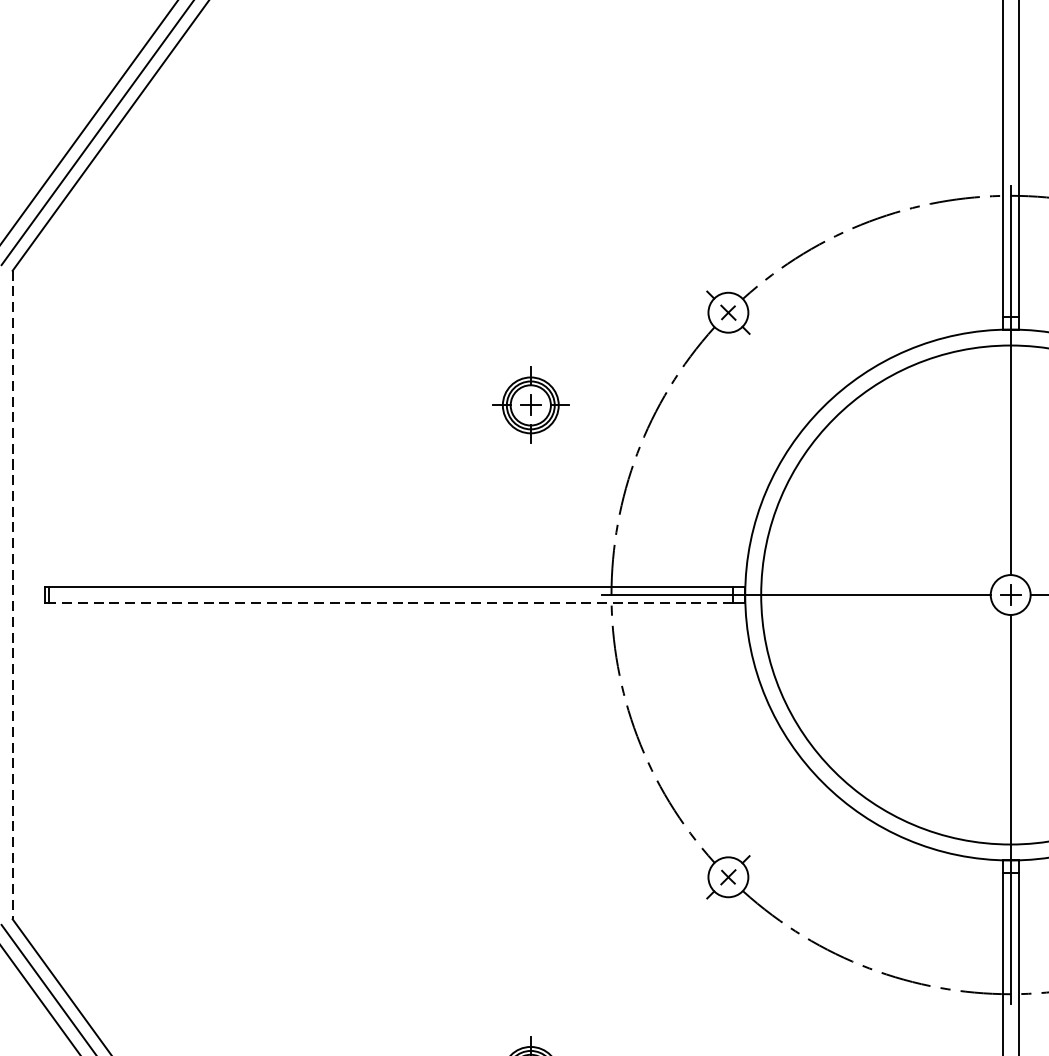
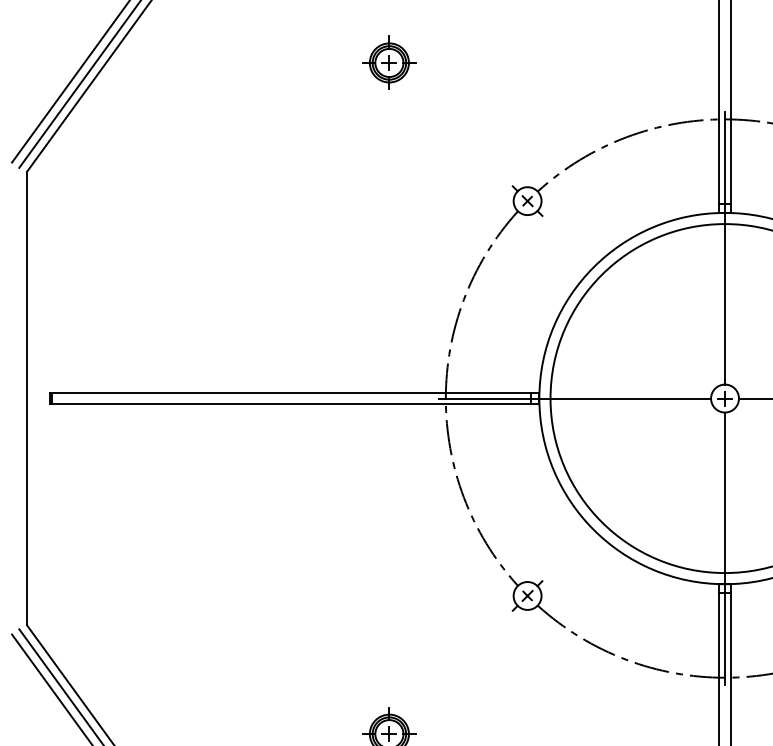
part: (530, 404) -> (389, 62), moved
line: (13, 594) -> (27, 398), dashed -> solid
line: (389, 603) -> (290, 404), dashed -> solid

